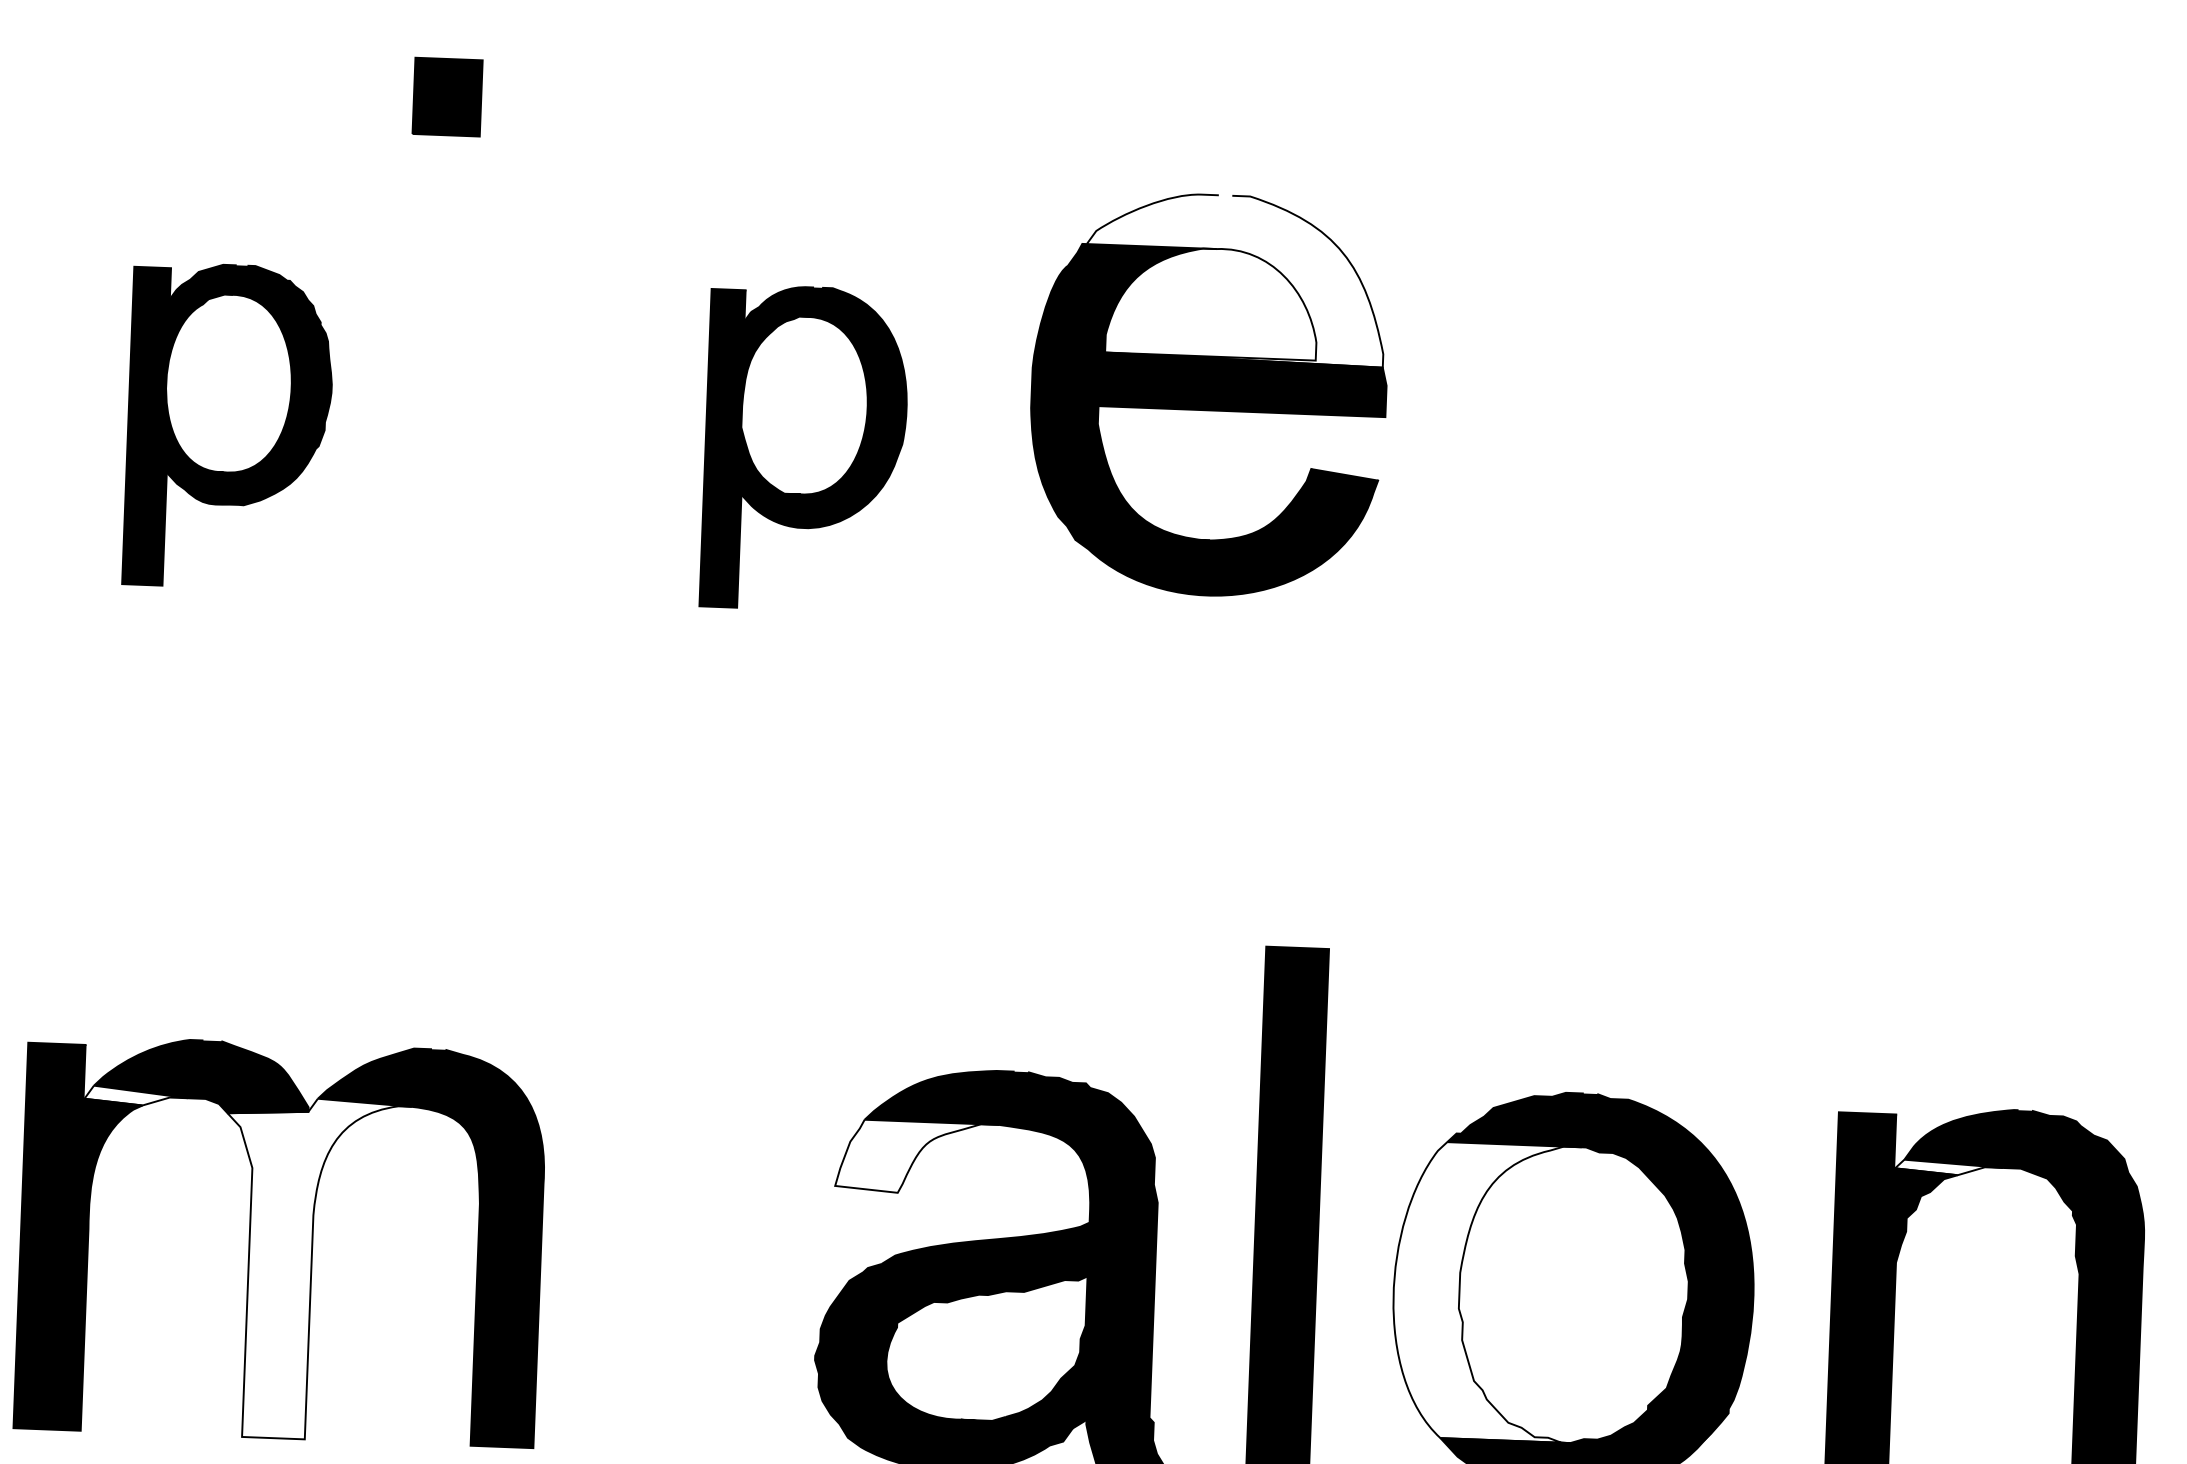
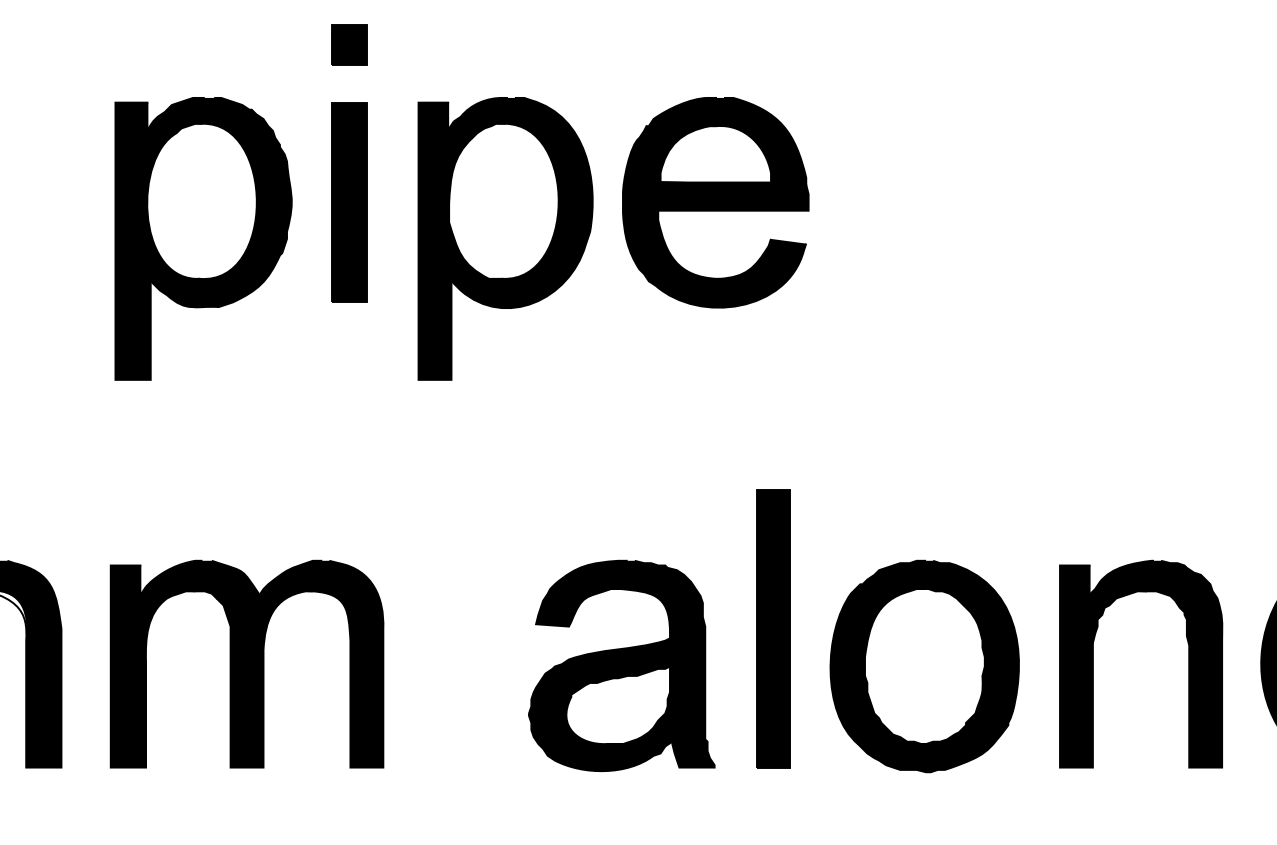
part: (448, 96) -> (349, 44), moved
fill: (1235, 277) -> (727, 140), added
part: (510, 367) -> (349, 202), added
part: (229, 425) -> (203, 238), size x1.67
part: (805, 447) -> (505, 238), size x1.67
fill: (136, 1096) -> (168, 591), added
fill: (917, 1157) -> (578, 607), added
fill: (1948, 1168) -> (1118, 592), added
fill: (313, 1269) -> (264, 678), added
fill: (1485, 1291) -> (878, 666), added

